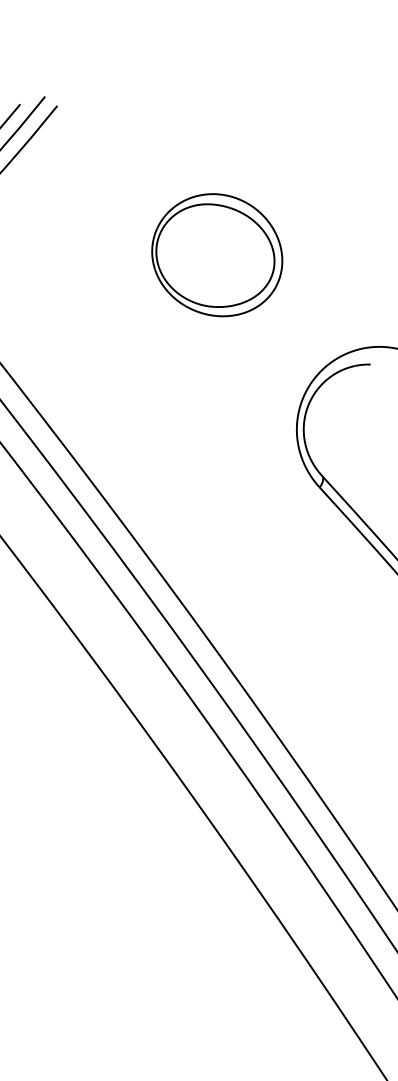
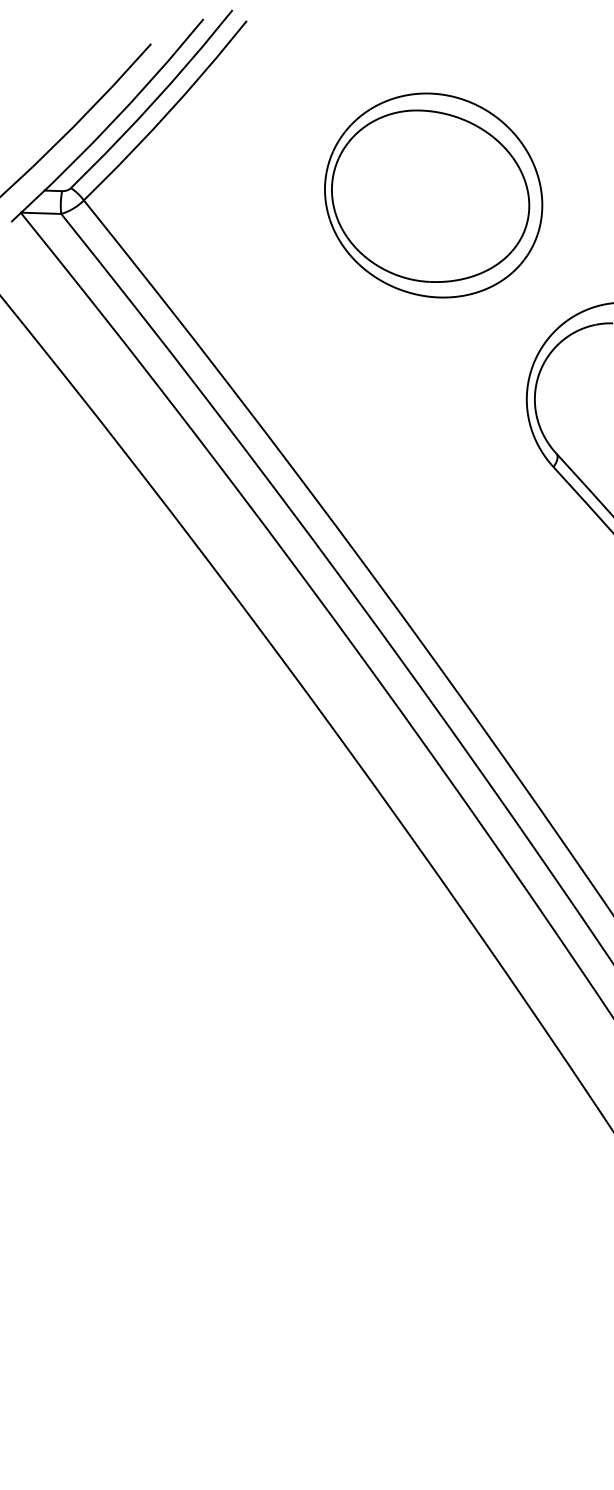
part: (217, 255) -> (433, 195), size x1.43

